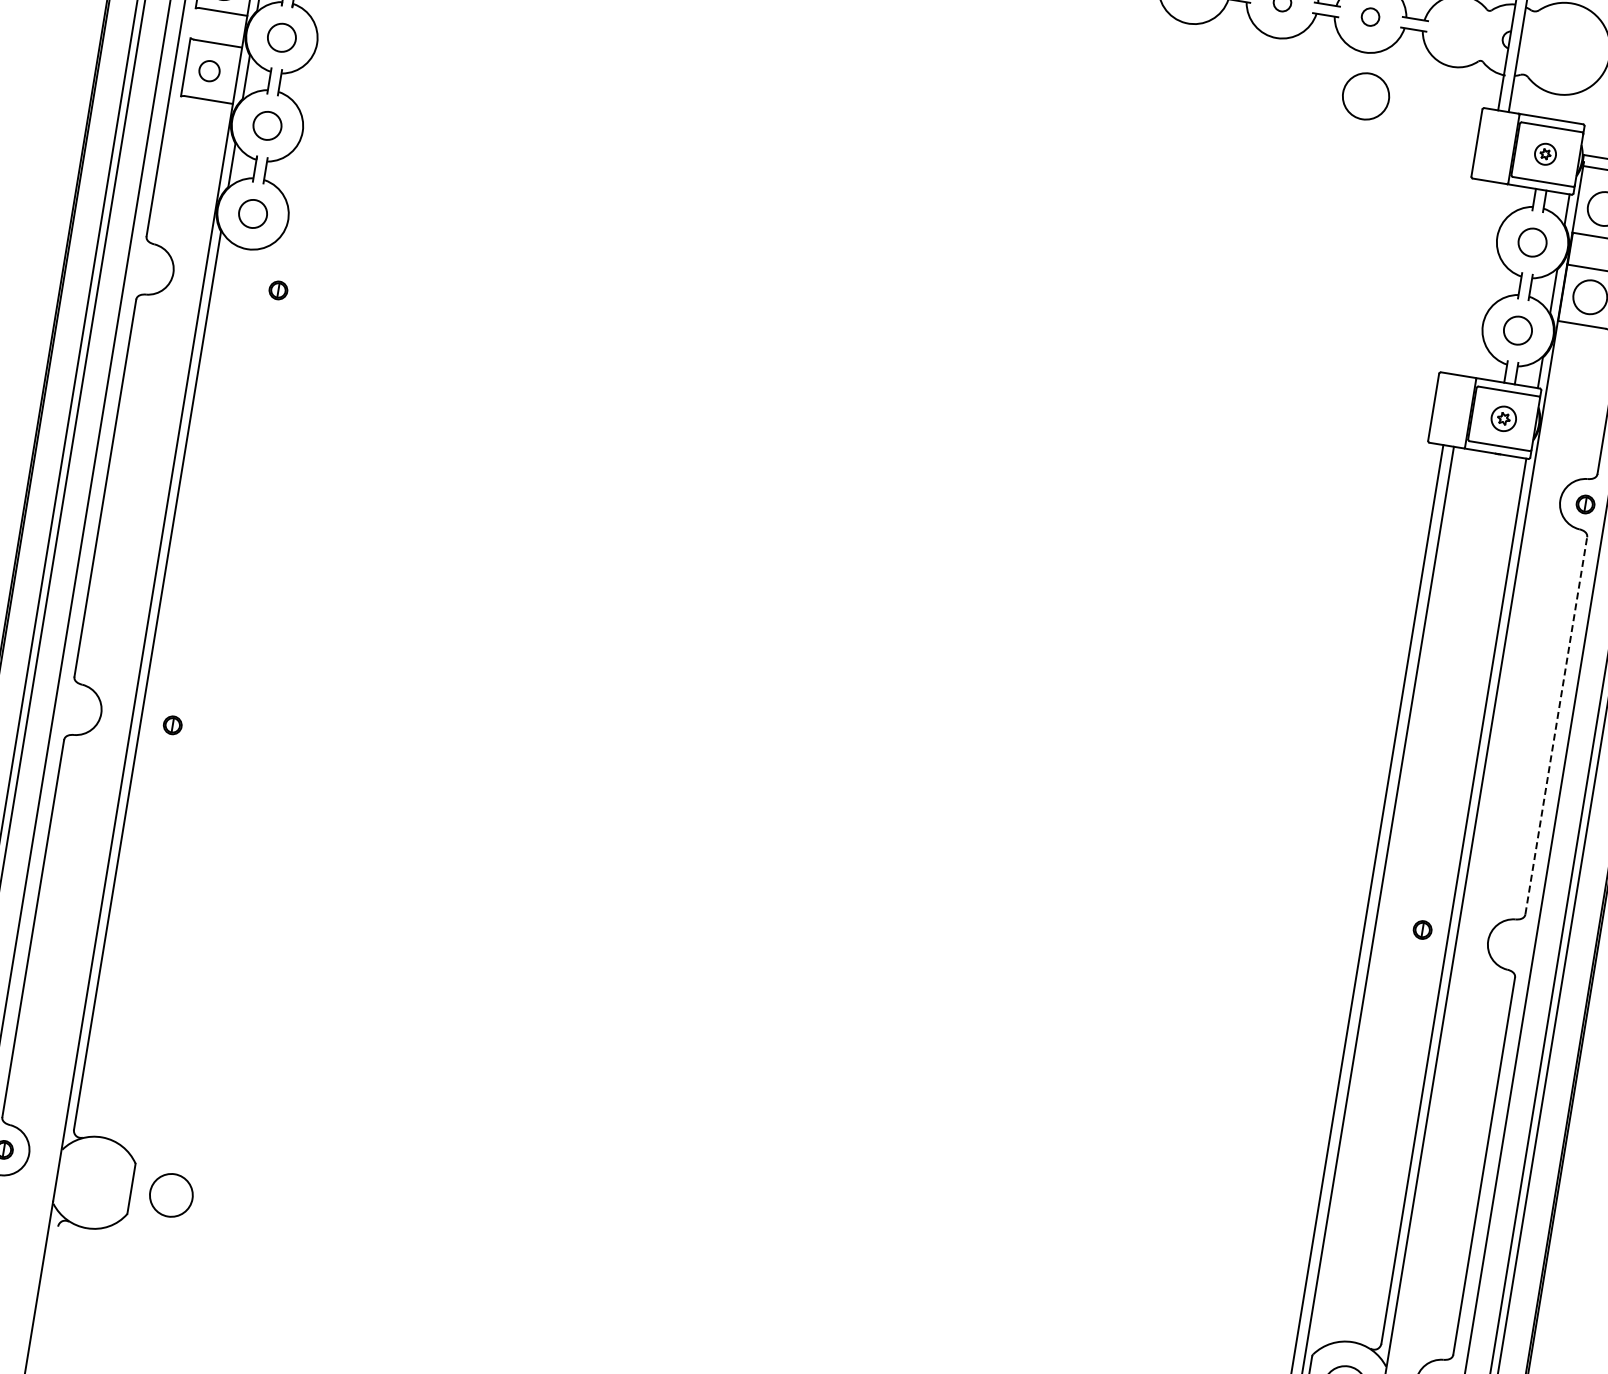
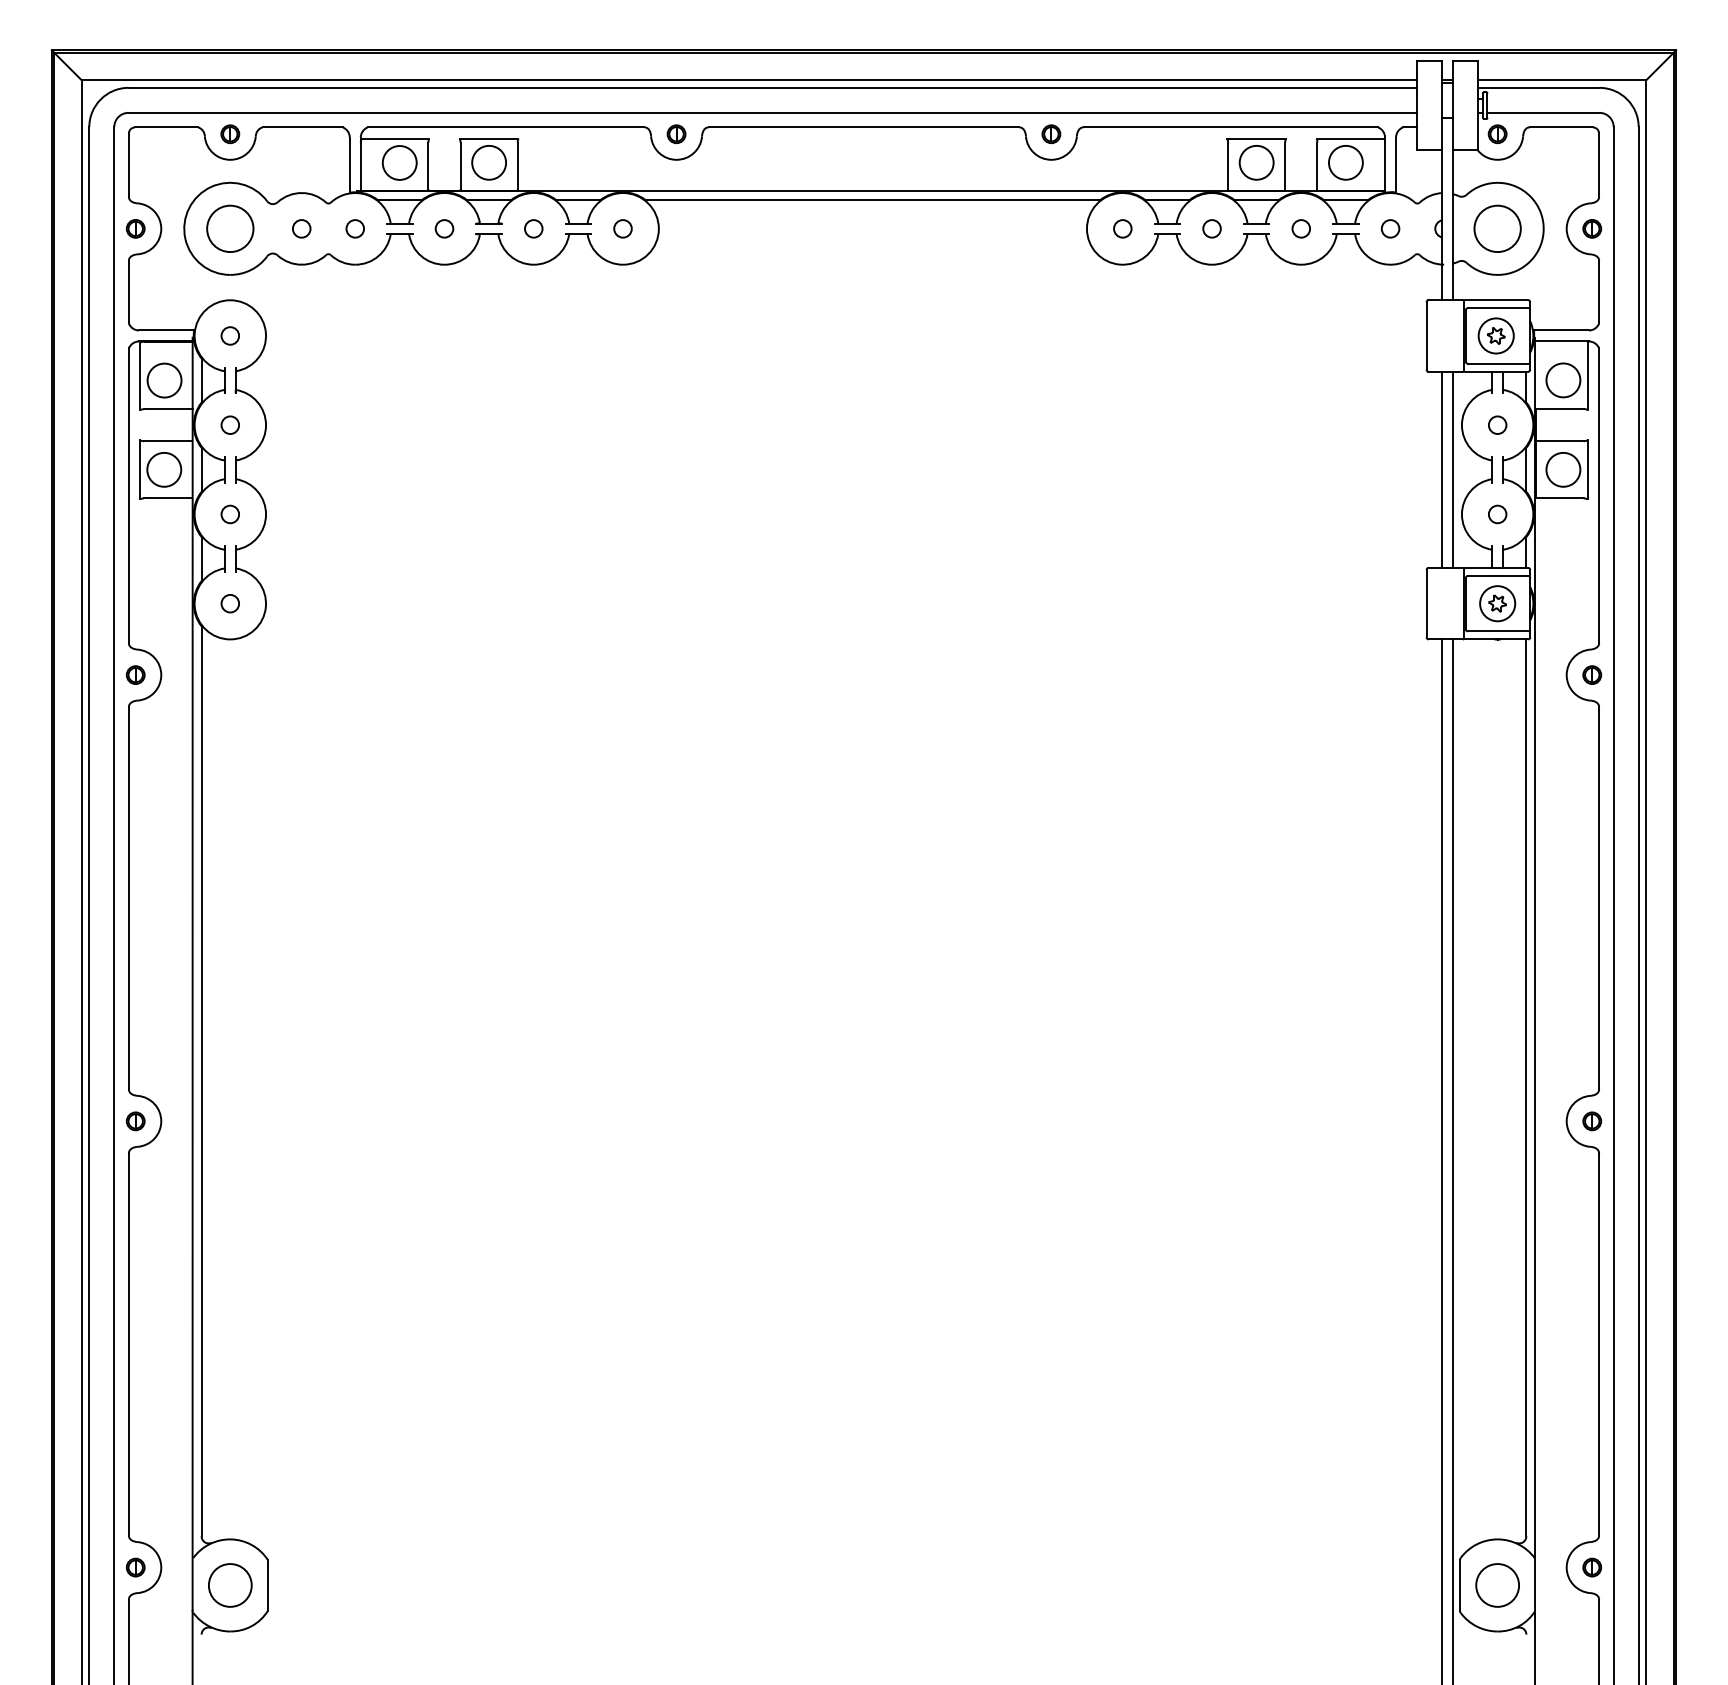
circle: (1458, 31) -> (1390, 228), added
circle: (282, 38) -> (230, 425), size x0.62
circle: (209, 70) -> (164, 469), size x1.67
circle: (1365, 96) -> (1497, 228), moved
circle: (267, 125) -> (230, 514), size x0.62
part: (1544, 153) -> (1495, 335), size x1.67
circle: (253, 213) -> (230, 603), size x0.62
circle: (1532, 242) -> (1497, 425), size x0.62
line: (1471, 277) -> (1442, 469), added
line: (1481, 279) -> (1453, 469), added
part: (278, 289) -> (135, 674), moved
circle: (1518, 330) -> (1497, 514), size x0.62
part: (1503, 418) -> (1497, 603), size x1.43
part: (172, 725) -> (135, 1121), moved
line: (1556, 726) -> (1599, 898), dashed -> solid
part: (1422, 930) -> (1592, 1121), moved
circle: (171, 1195) -> (230, 1585), moved

